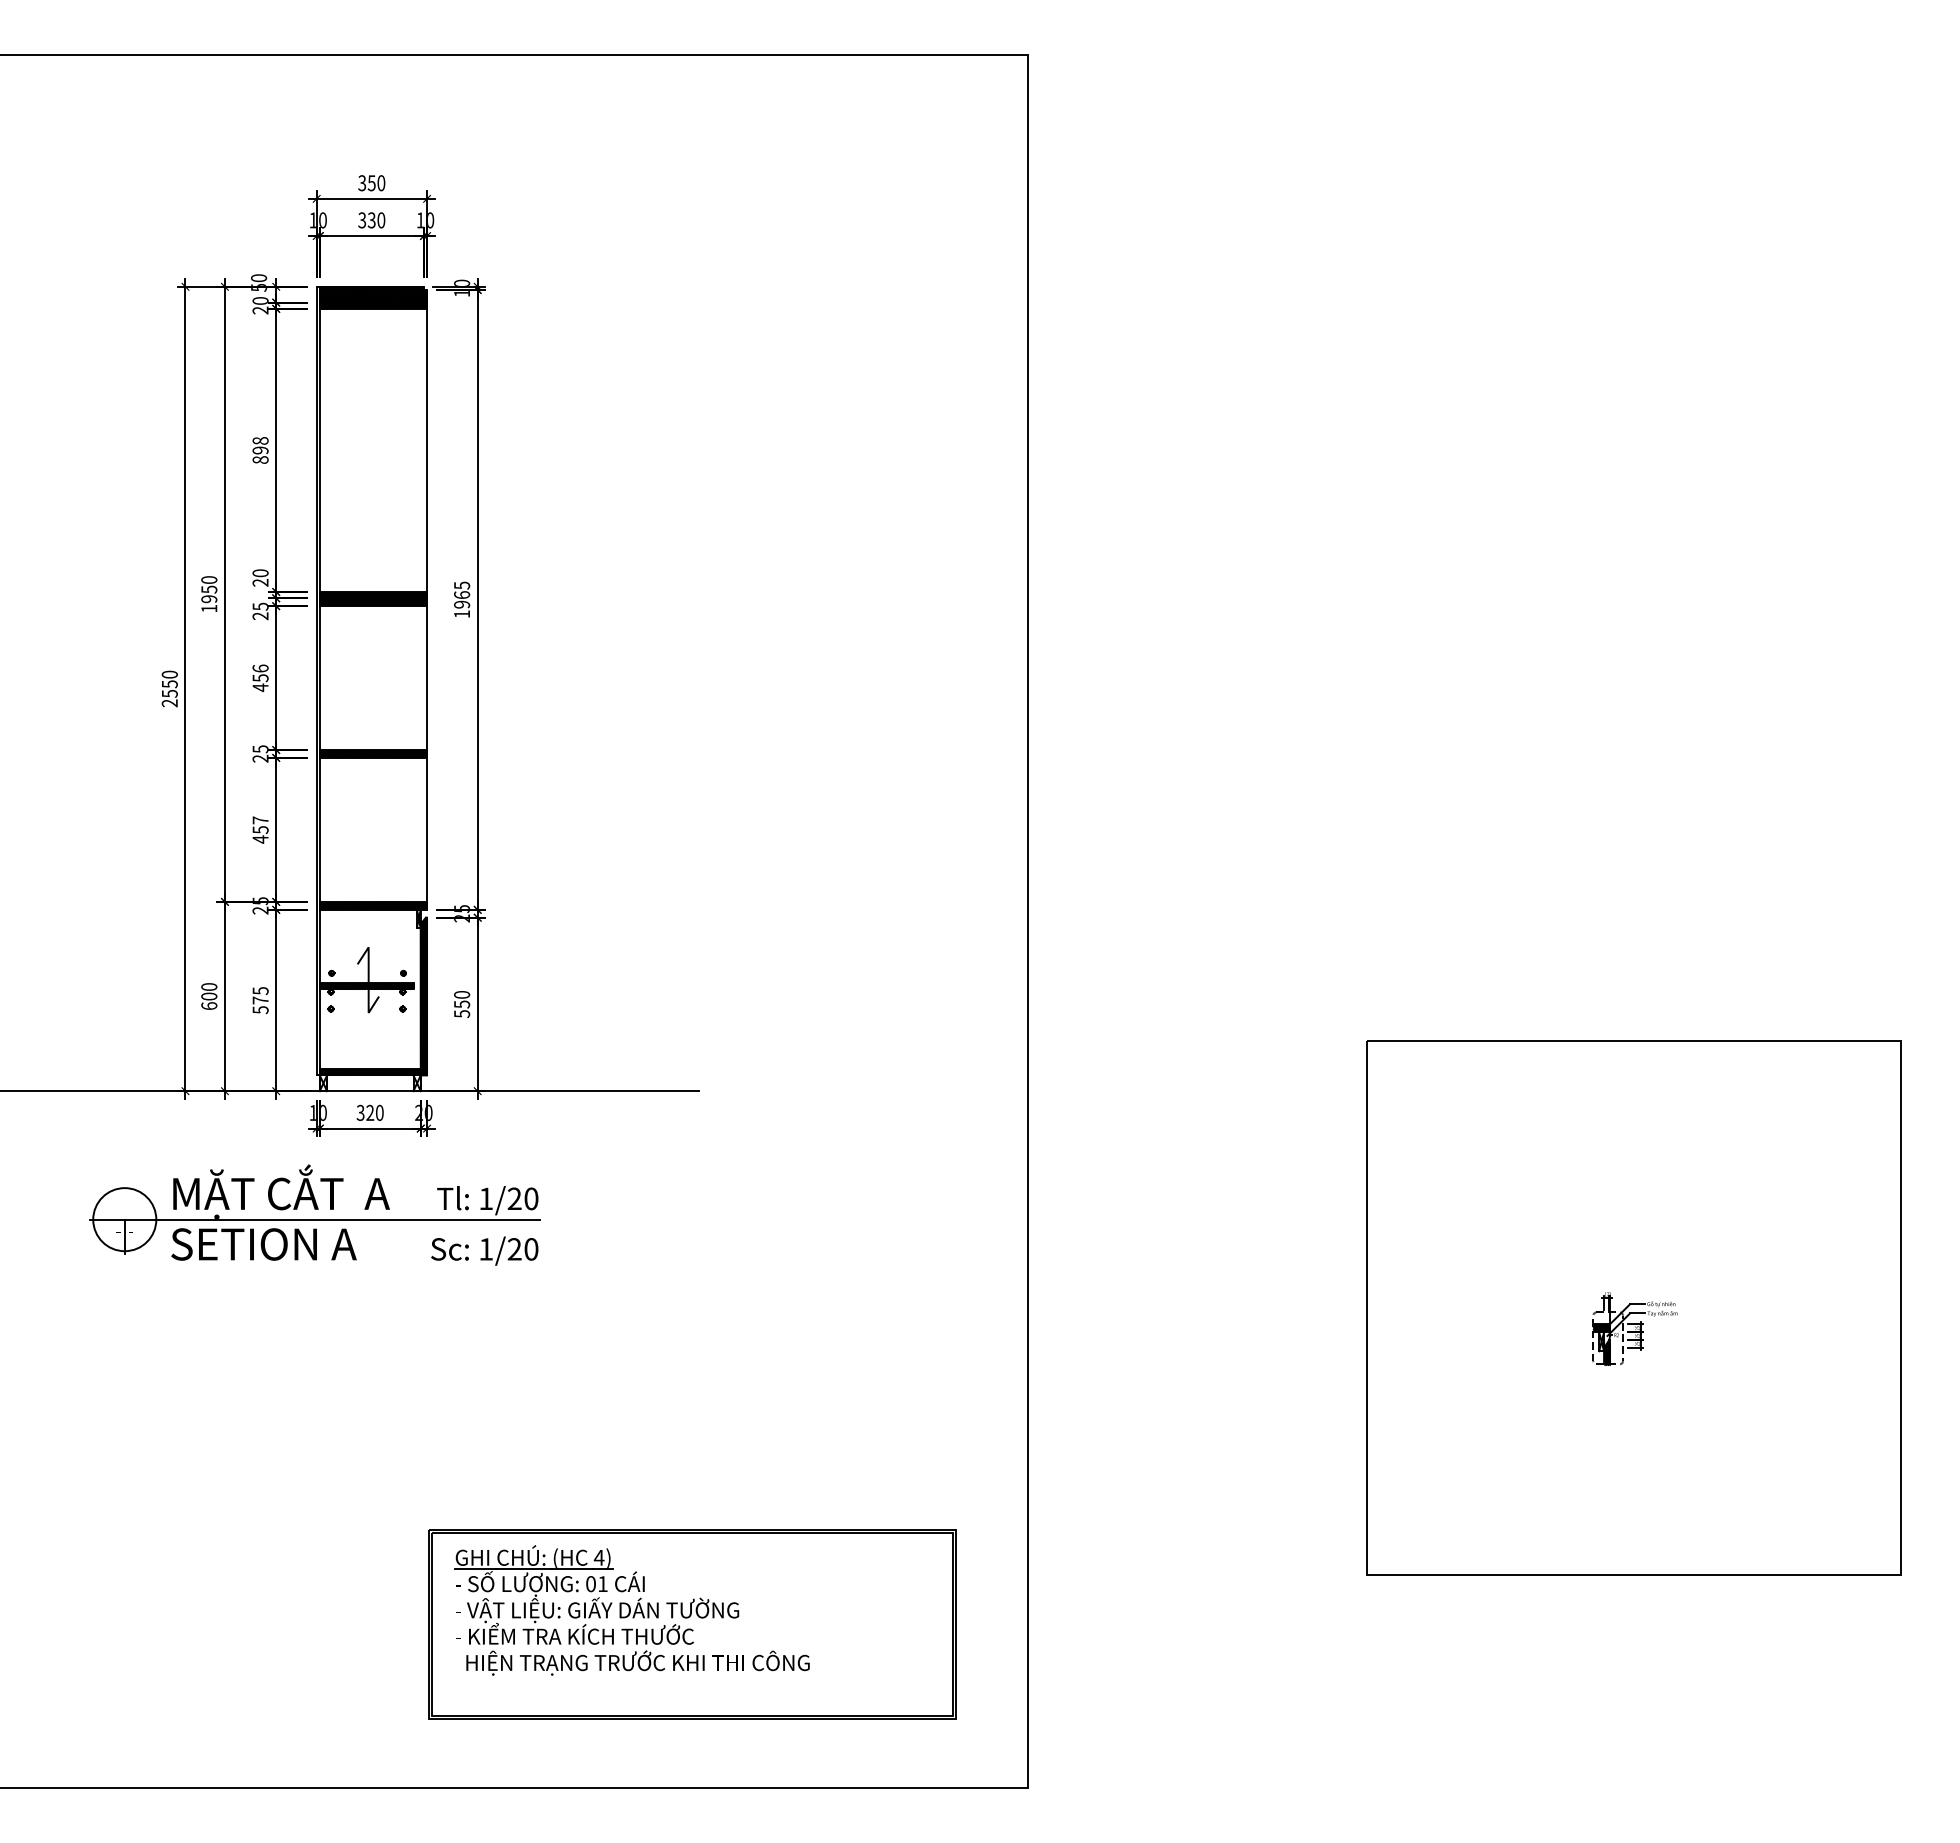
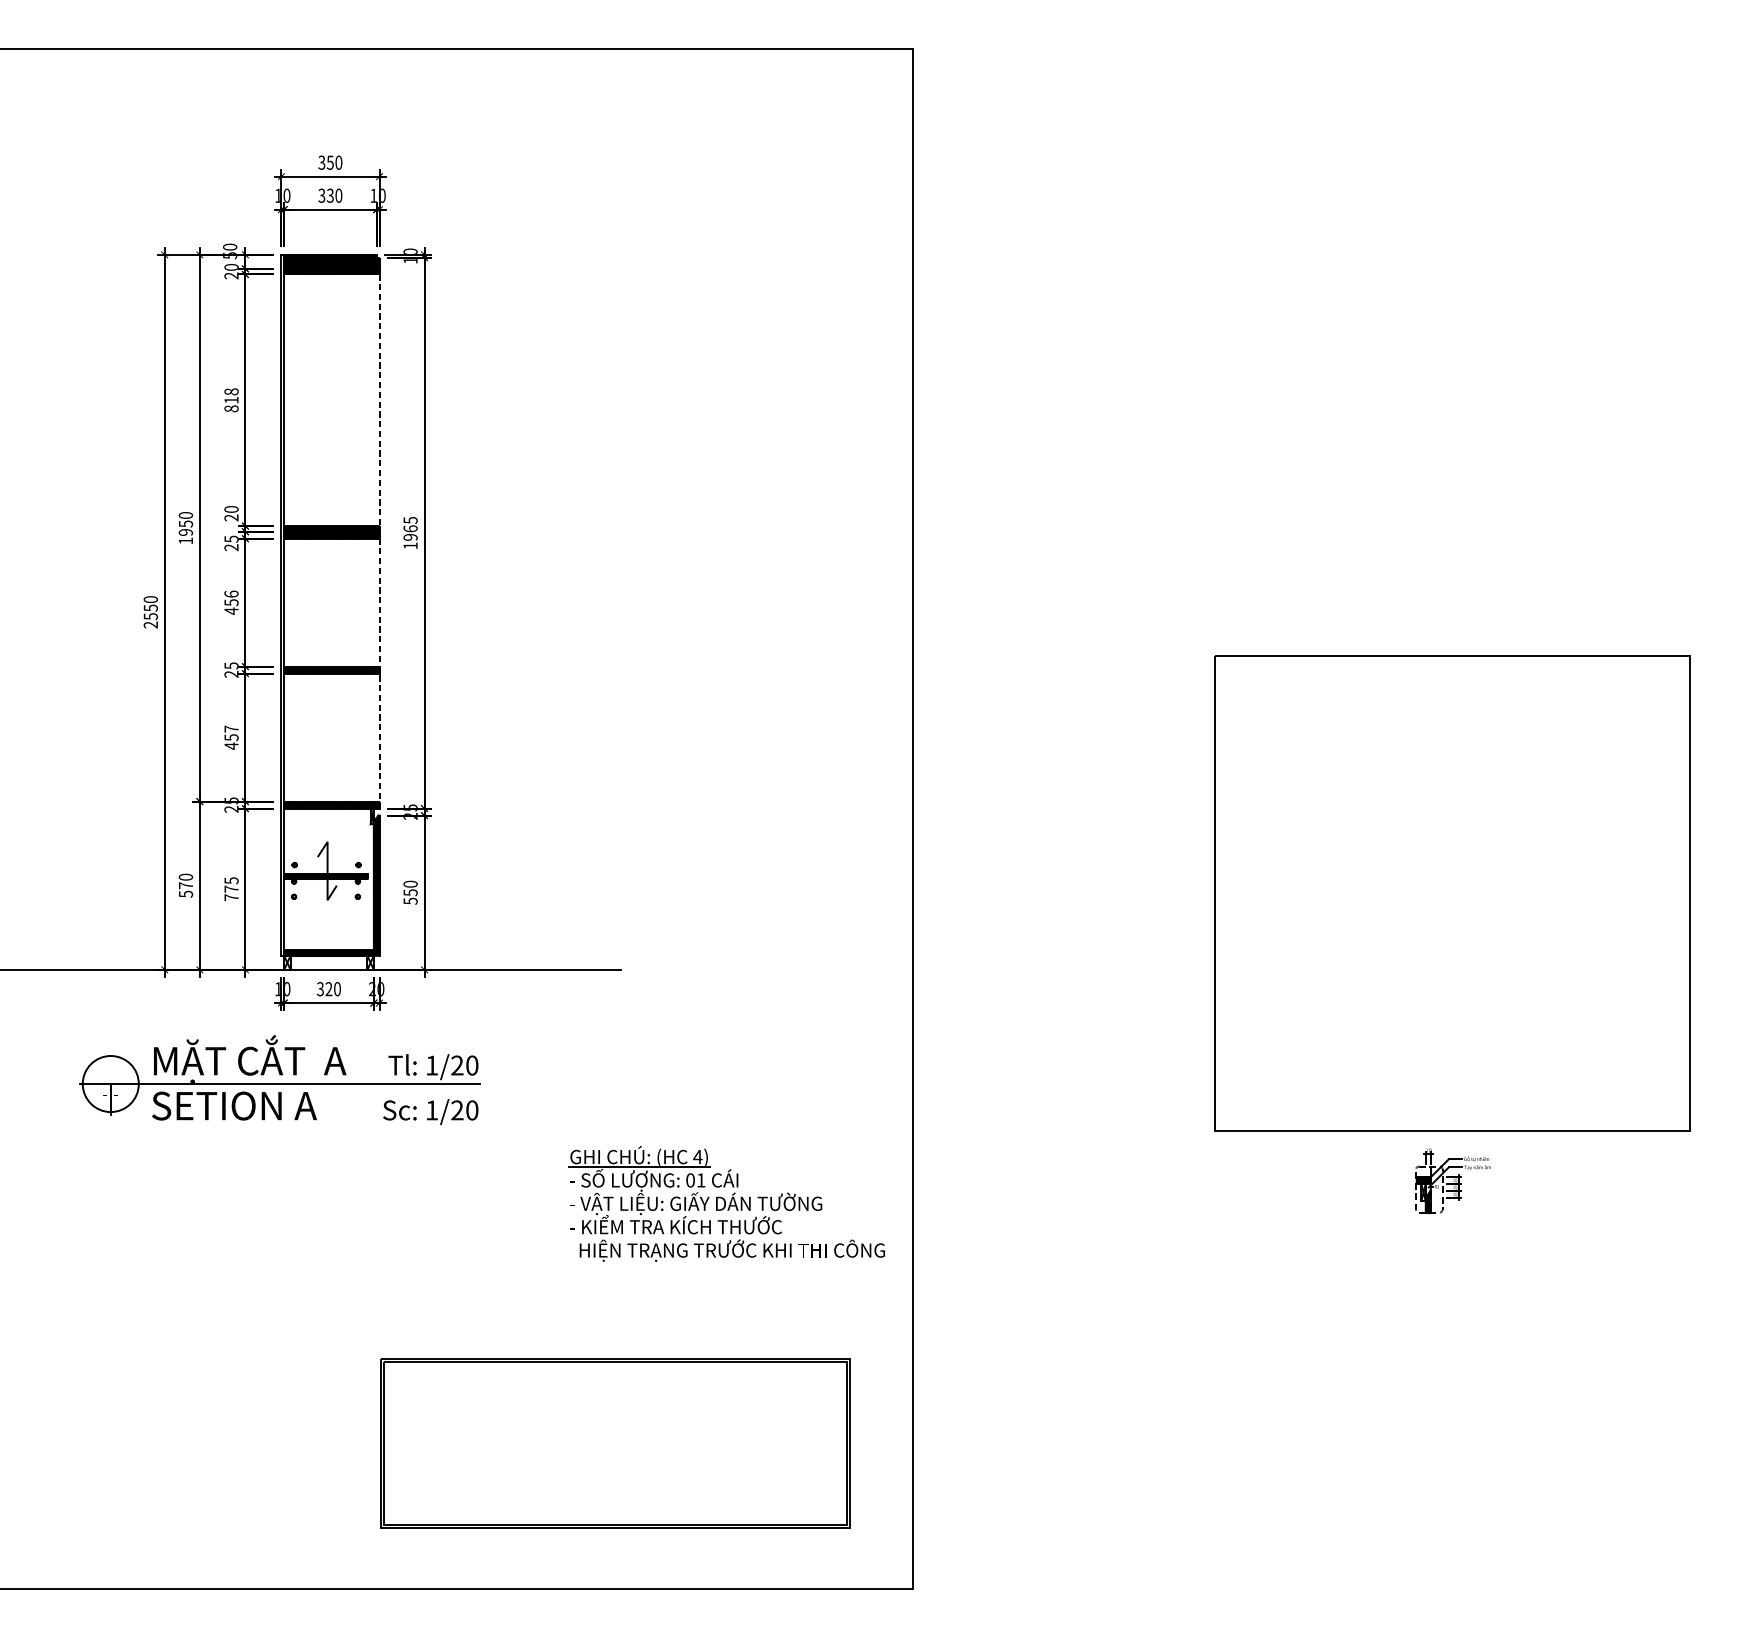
text: (260, 450) -> (231, 400), 898 -> 818
line: (427, 599) -> (379, 532), solid -> dashed
text: (209, 1001) -> (186, 890), 600 -> 570
text: (260, 1010) -> (231, 898), 575 -> 775
part: (1633, 1307) -> (1451, 892), moved
part: (631, 1610) -> (726, 1203), moved

